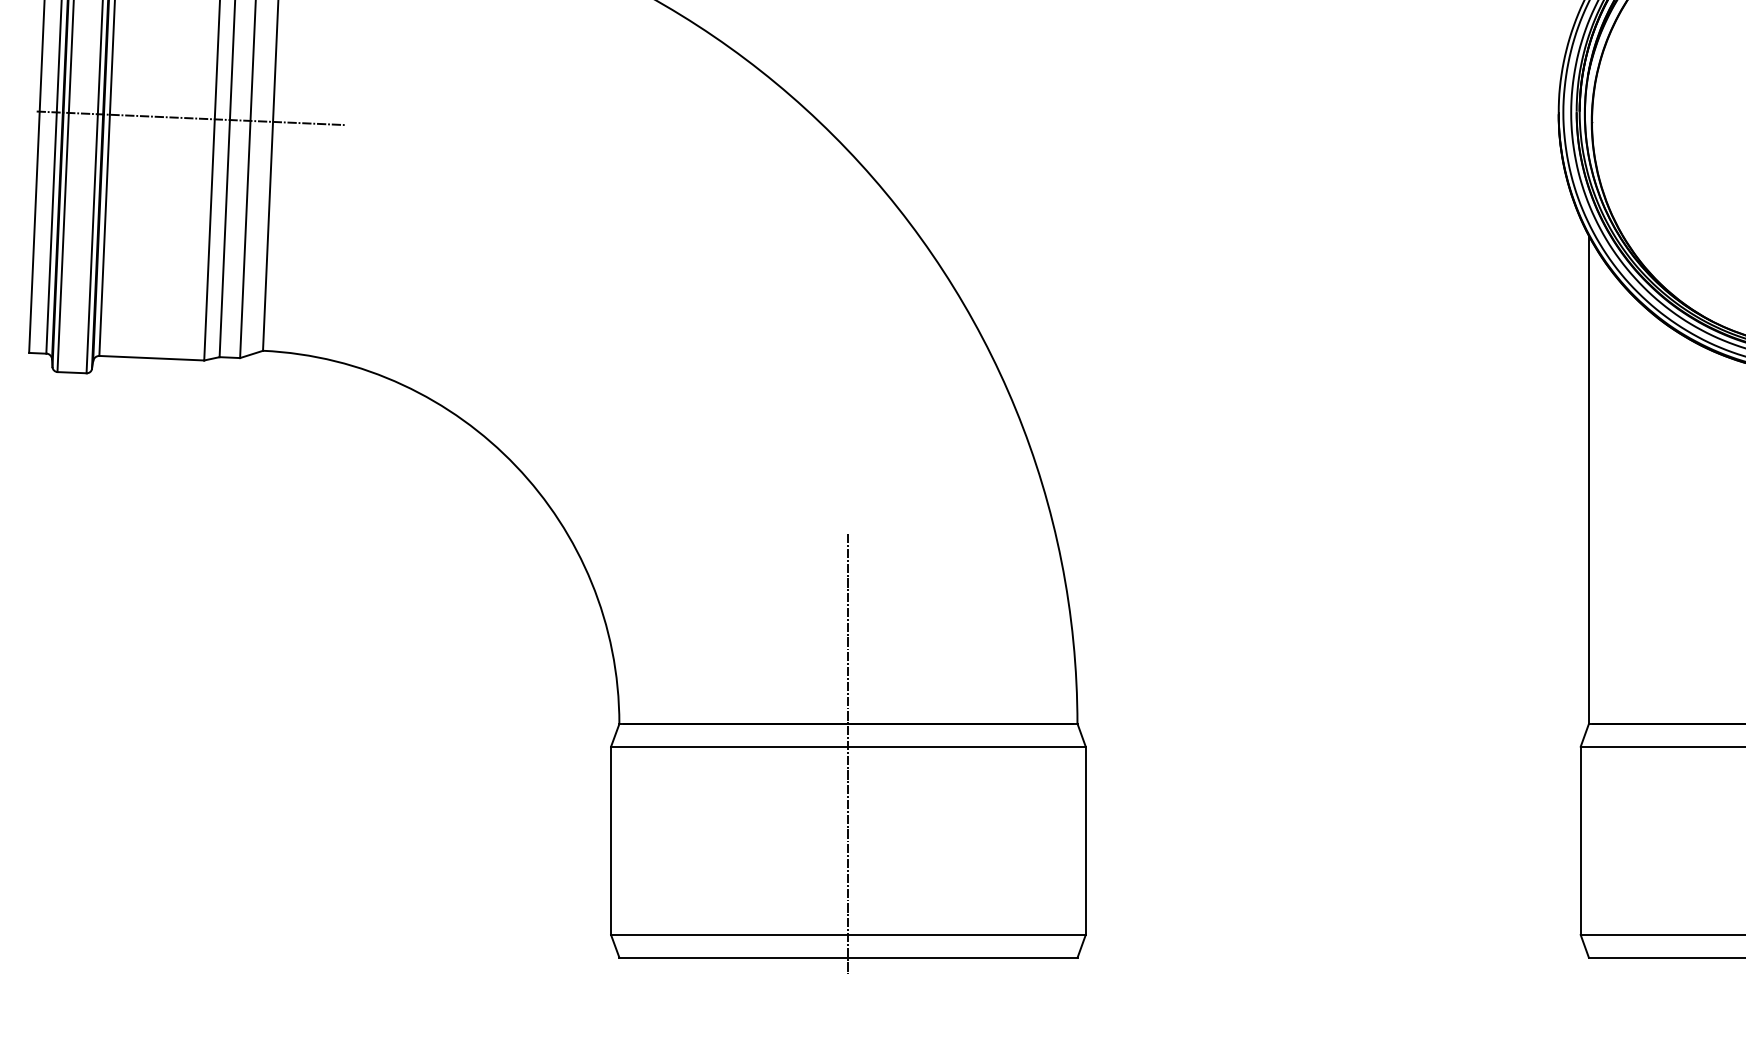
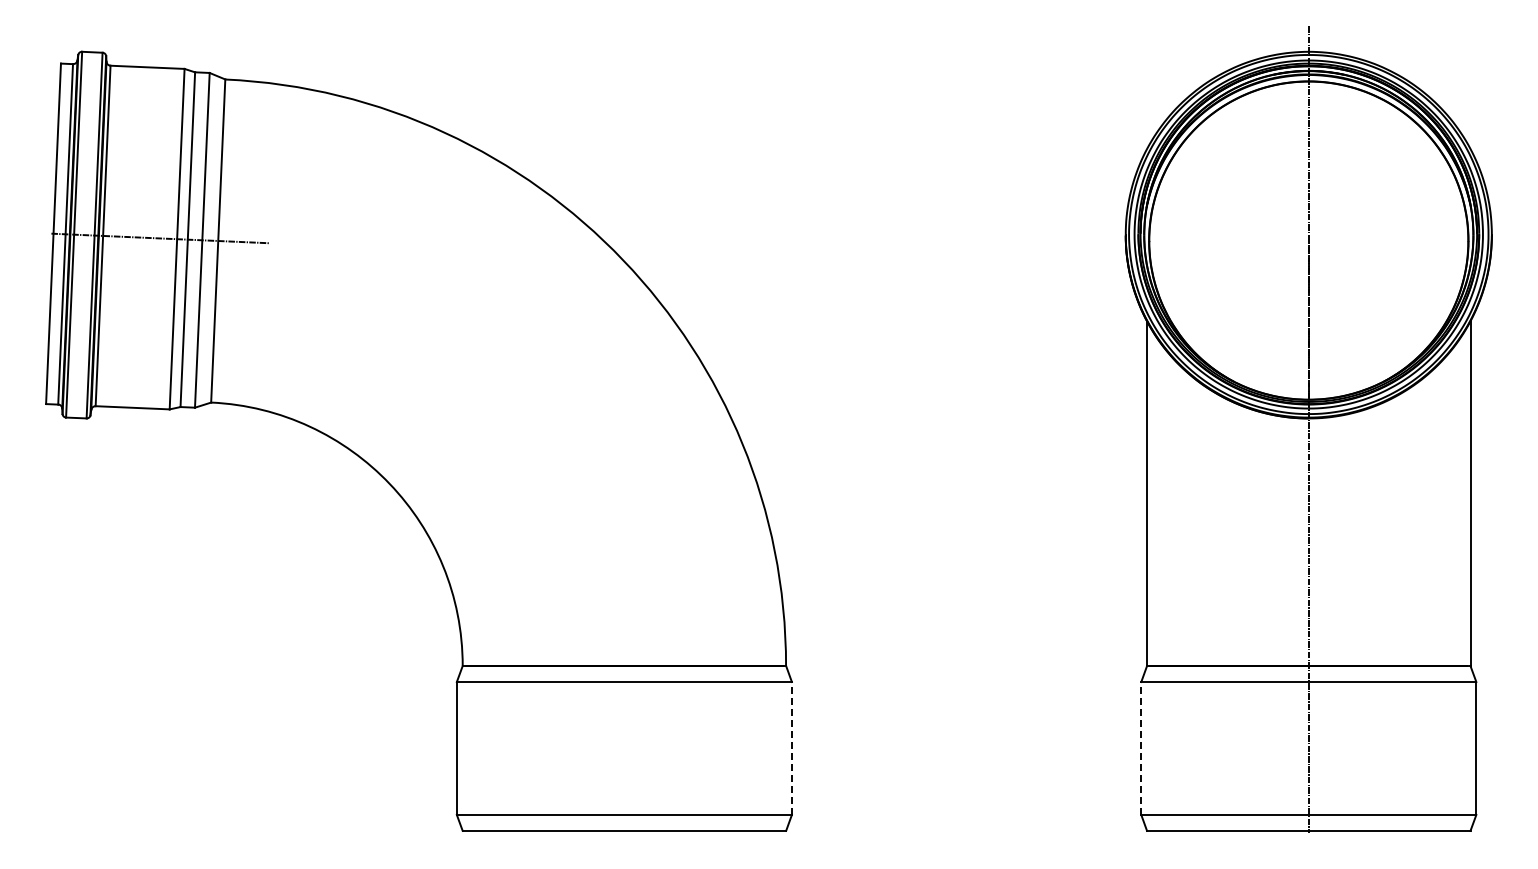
line: (848, 753) -> (624, 686), removed
line: (1085, 839) -> (791, 747), solid -> dashed
line: (1581, 839) -> (1141, 747), solid -> dashed

